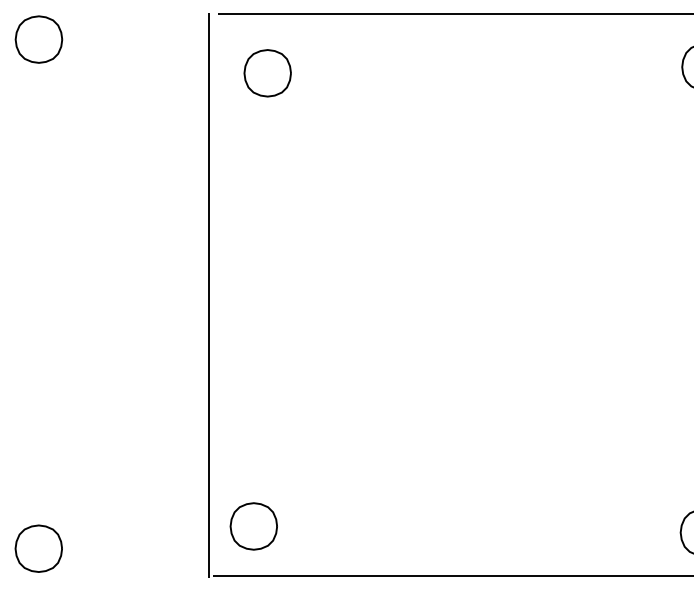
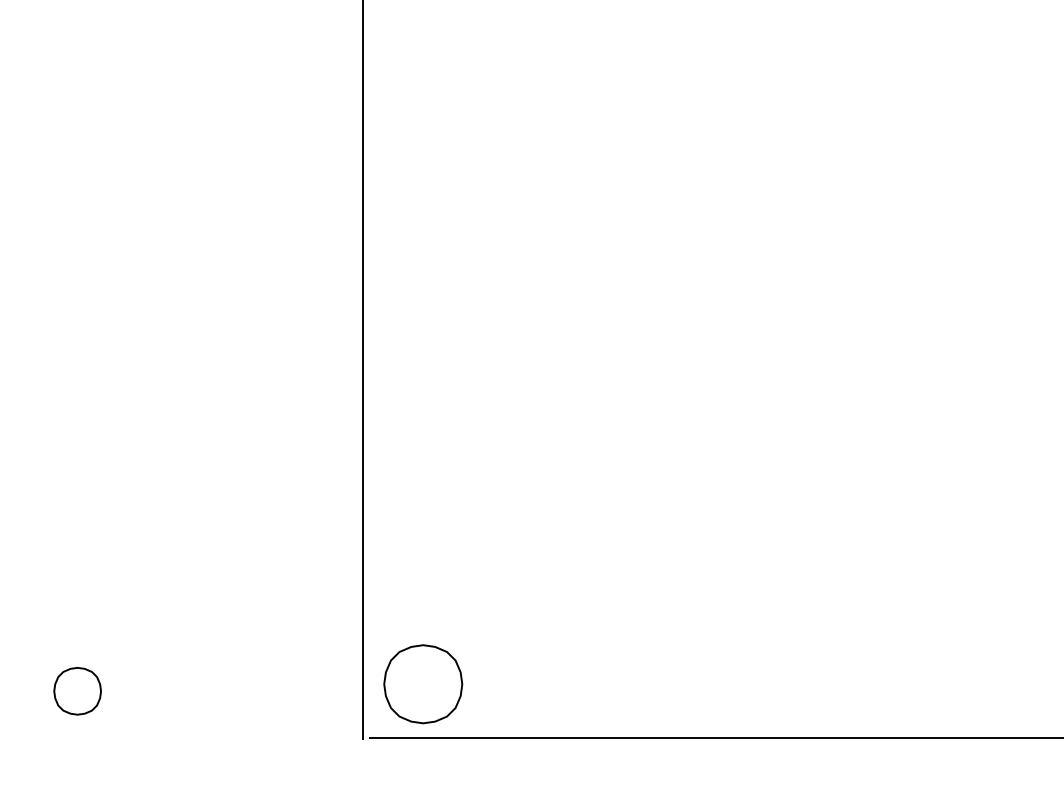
part: (253, 526) -> (422, 684), moved
part: (38, 548) -> (77, 691), size x0.6

